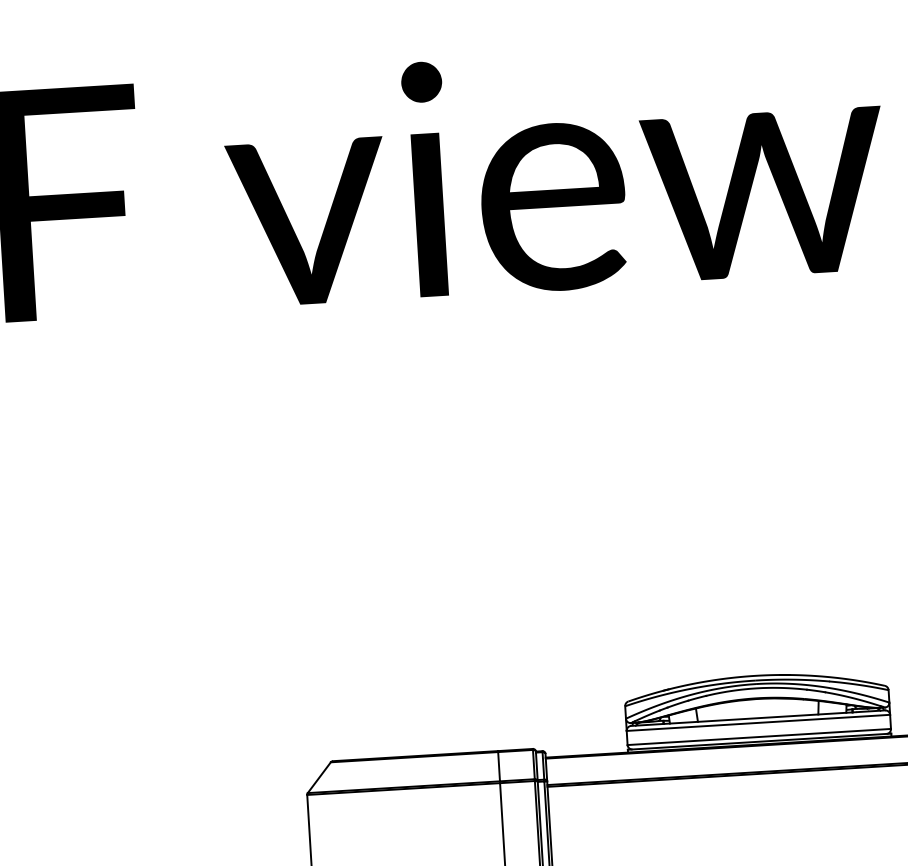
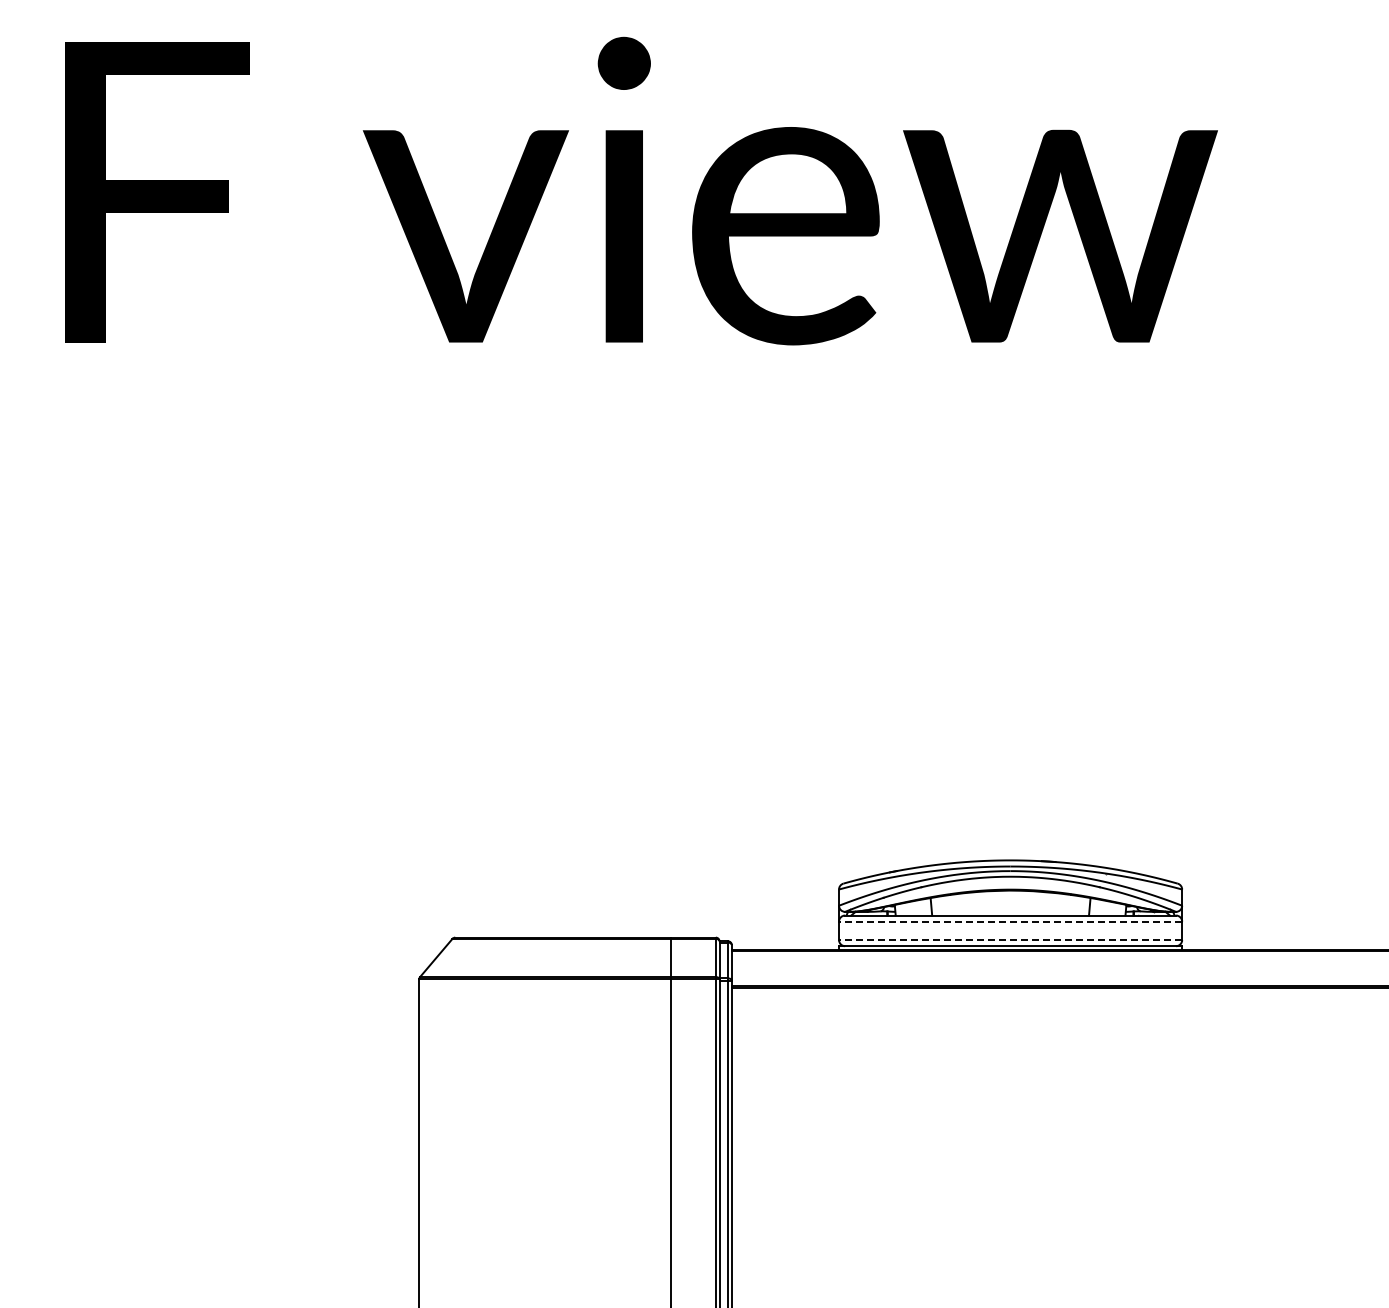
line: (758, 722) -> (1010, 921), solid -> dashed
line: (759, 737) -> (1010, 940), solid -> dashed

